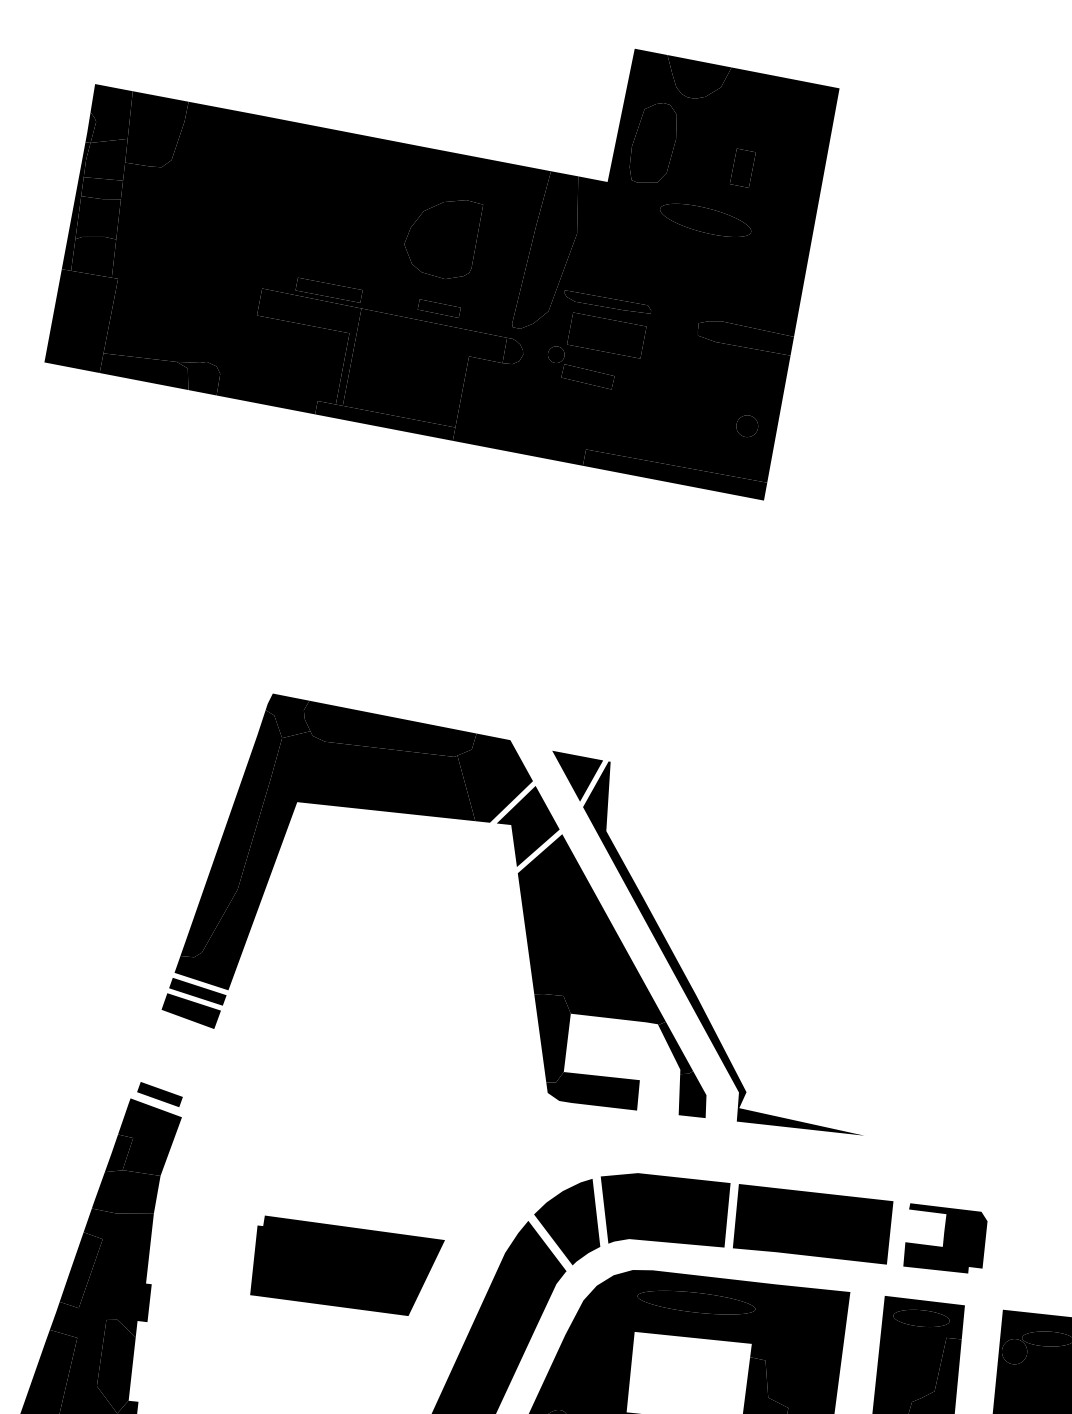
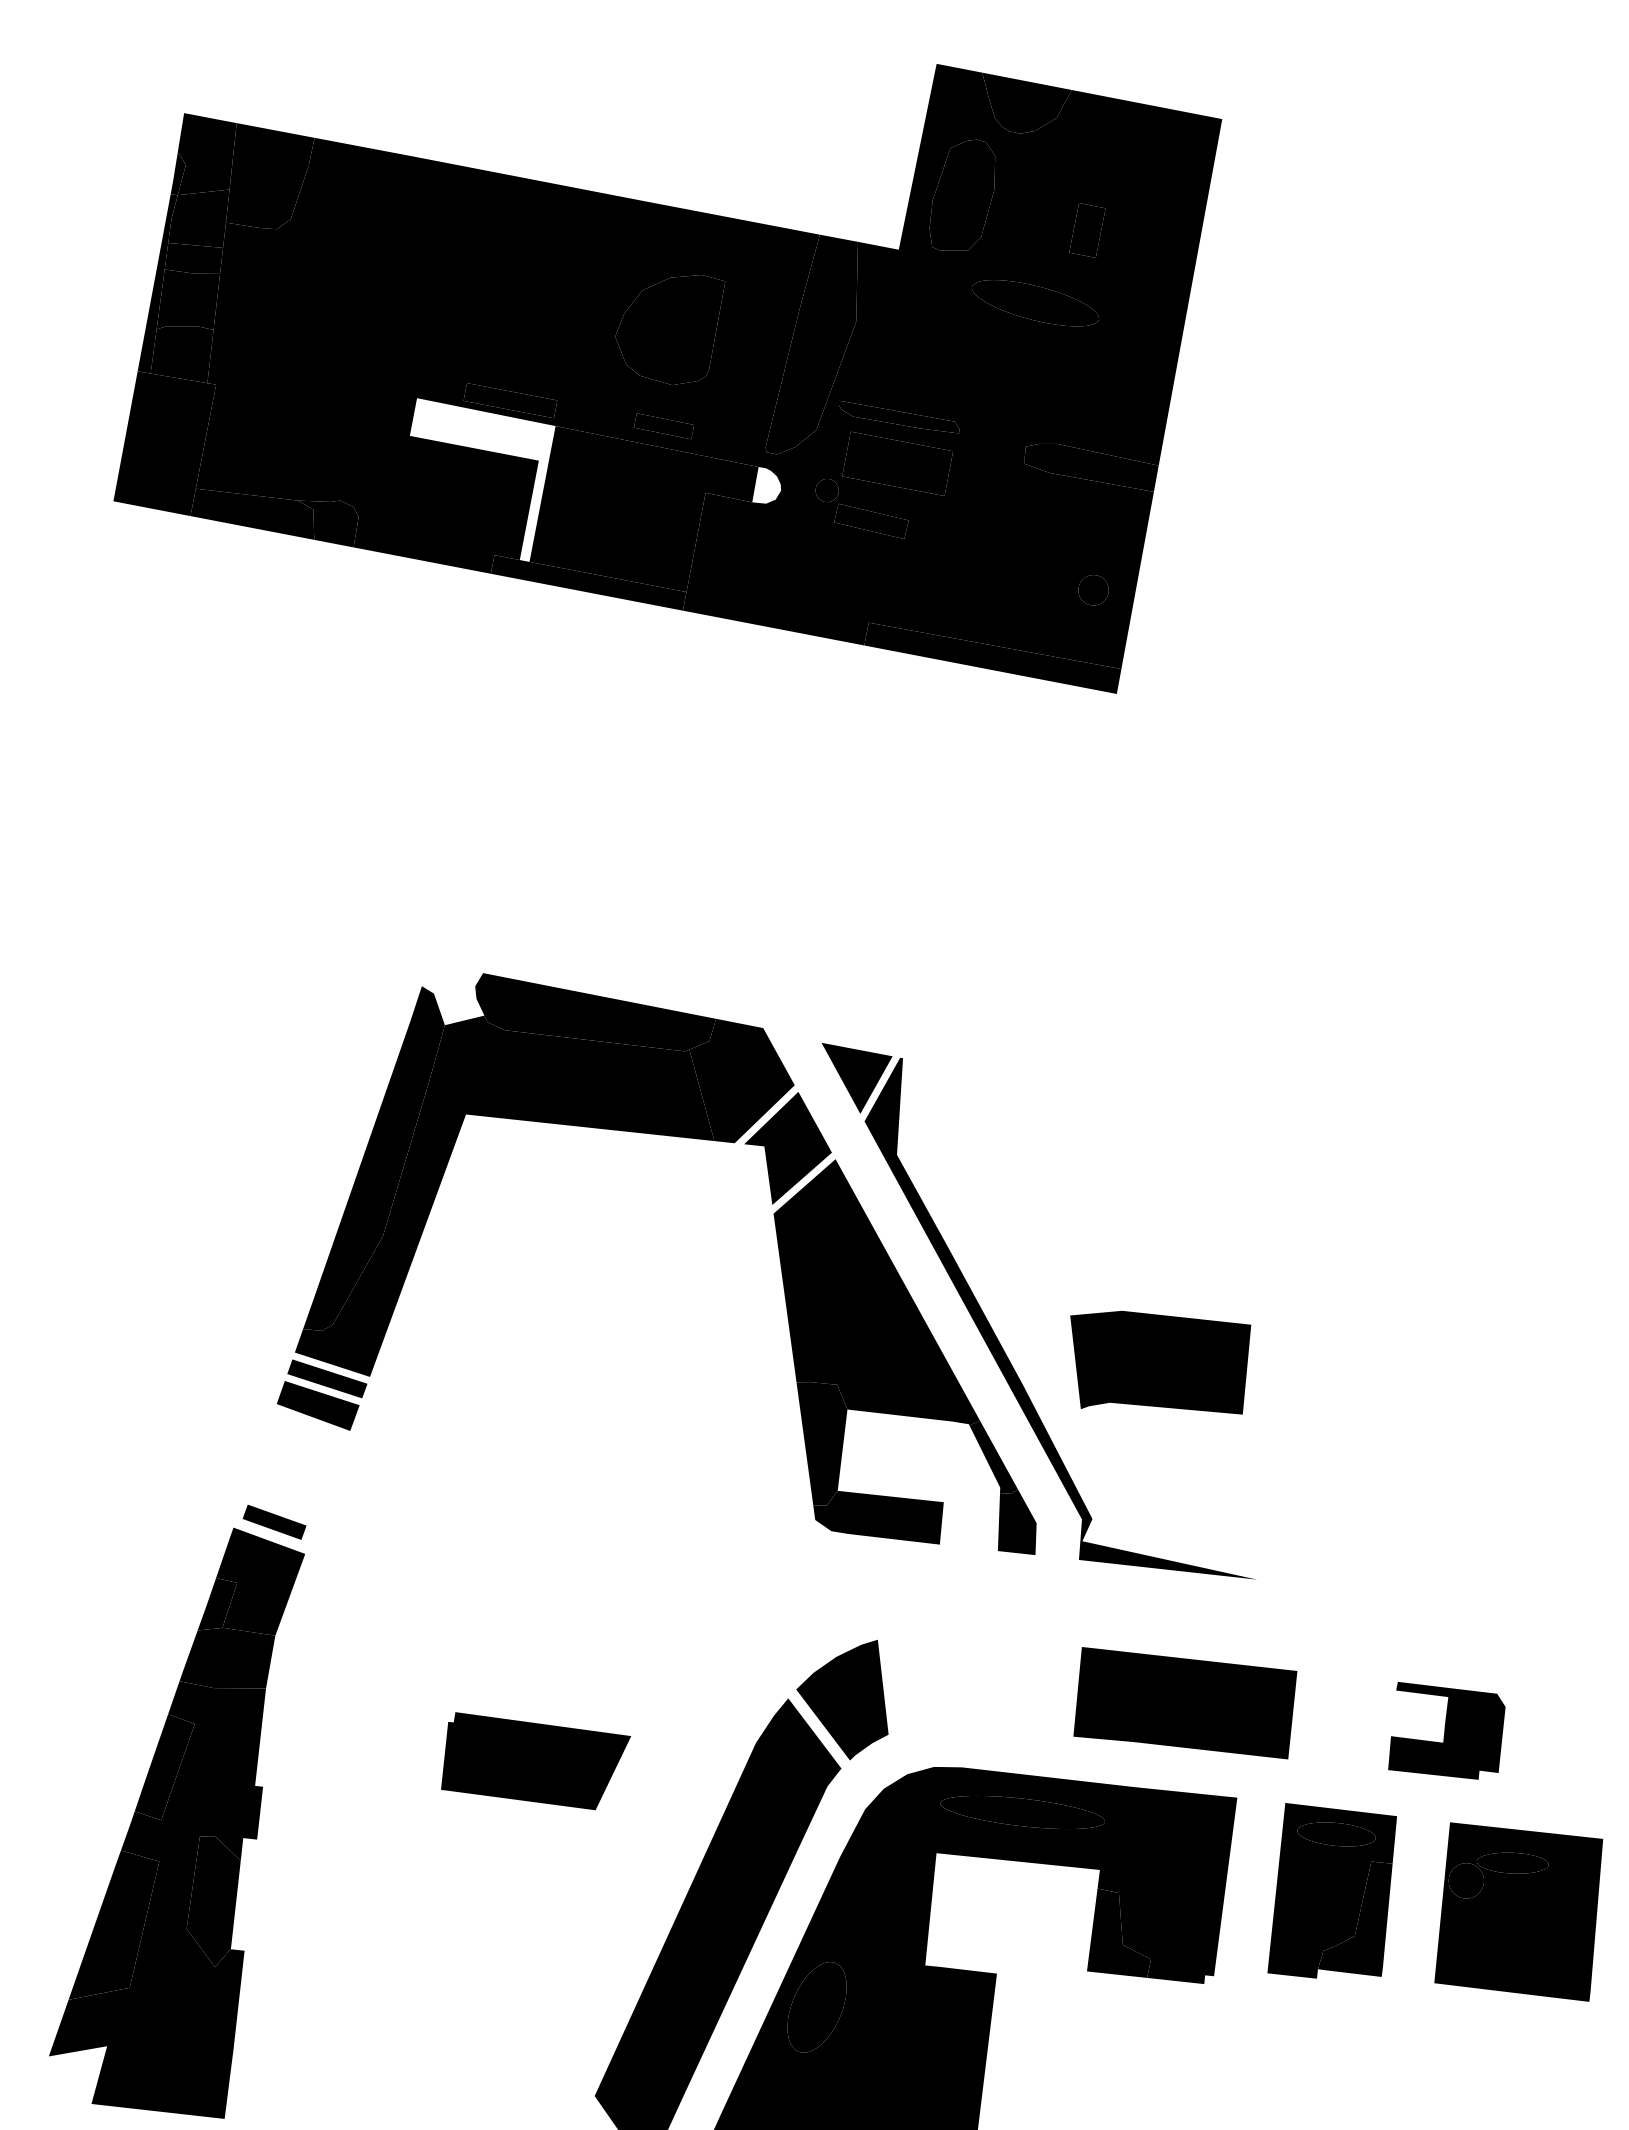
fill: (309, 346) -> (482, 479), removed
fill: (512, 350) -> (766, 484), removed
fill: (287, 716) -> (452, 994), removed
part: (665, 1210) -> (1160, 1362), moved
part: (945, 1238) -> (1446, 1730), moved
part: (347, 1266) -> (535, 1761), size x0.7

